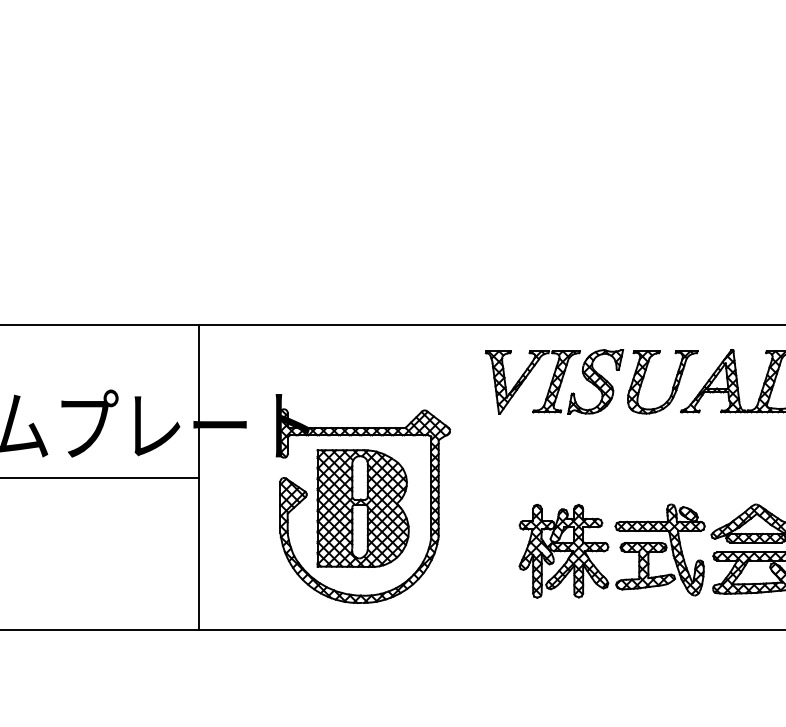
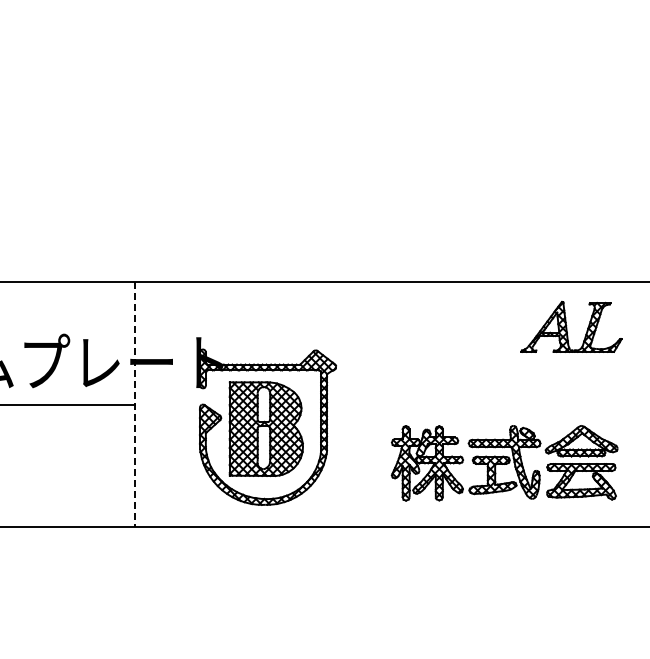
part: (591, 381) -> (449, 327), removed
line: (198, 479) -> (134, 405), solid -> dashed

